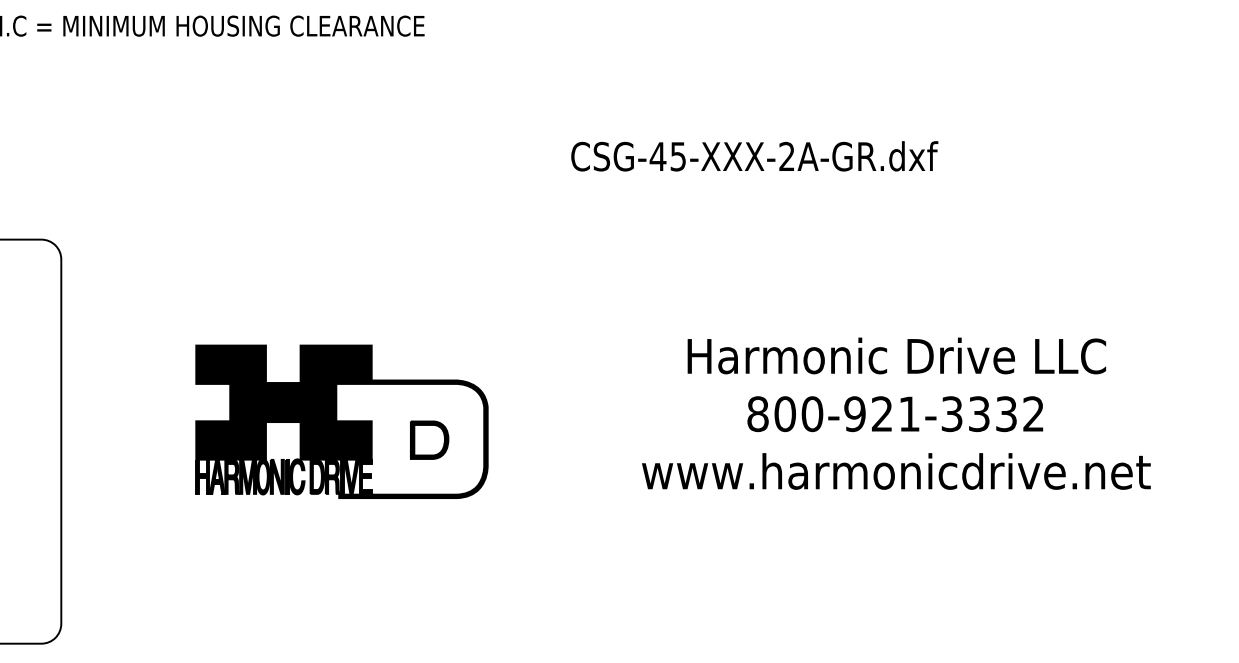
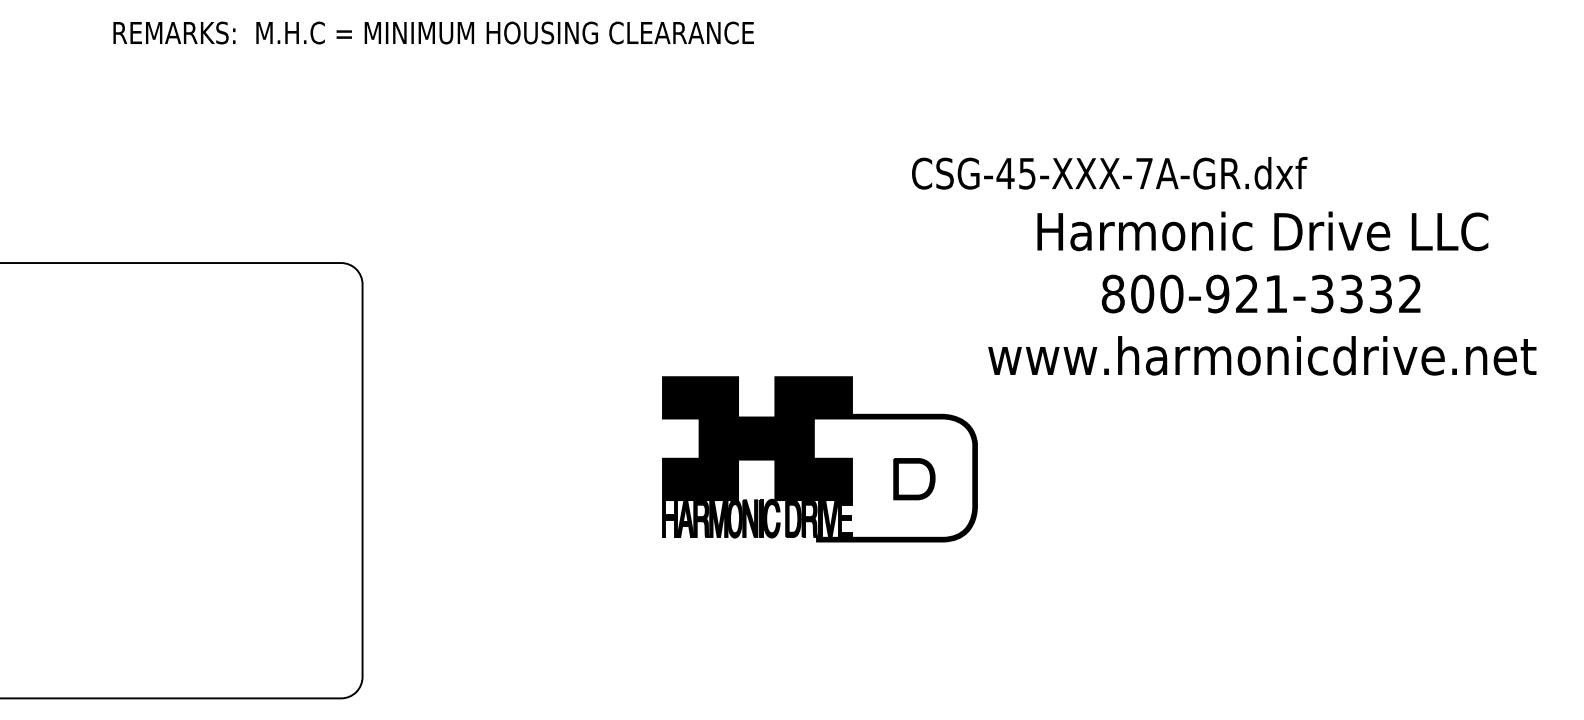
text: (787, 156) -> (1144, 173), CSG-45-XXX-2A-GR.dxf -> CSG-45-XXX-7A-GR.dxf
text: (896, 413) -> (1262, 293), moved
part: (341, 421) -> (819, 459), moved

